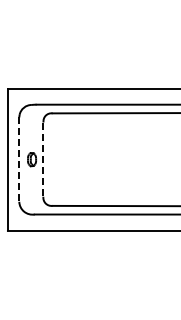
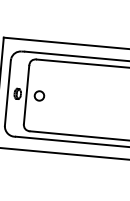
circle: (59, 159) -> (39, 95), added
line: (19, 160) -> (8, 93), dashed -> solid
line: (43, 160) -> (26, 95), dashed -> solid

